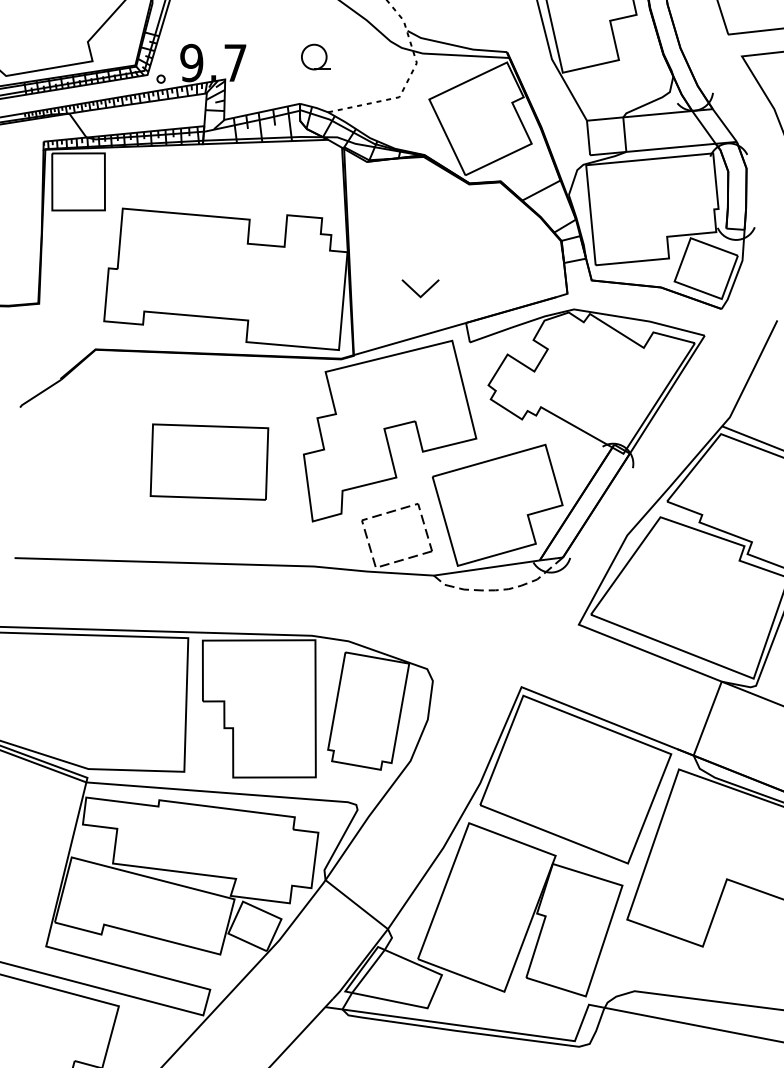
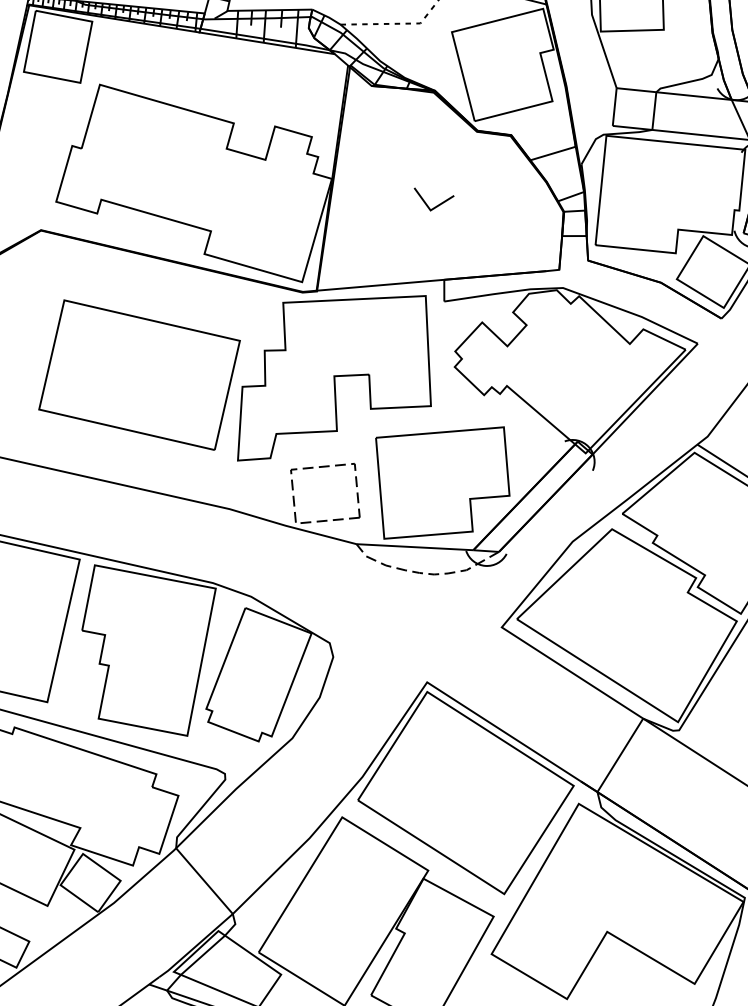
part: (420, 288) -> (432, 201), moved
part: (209, 461) -> (139, 374), size x1.43

